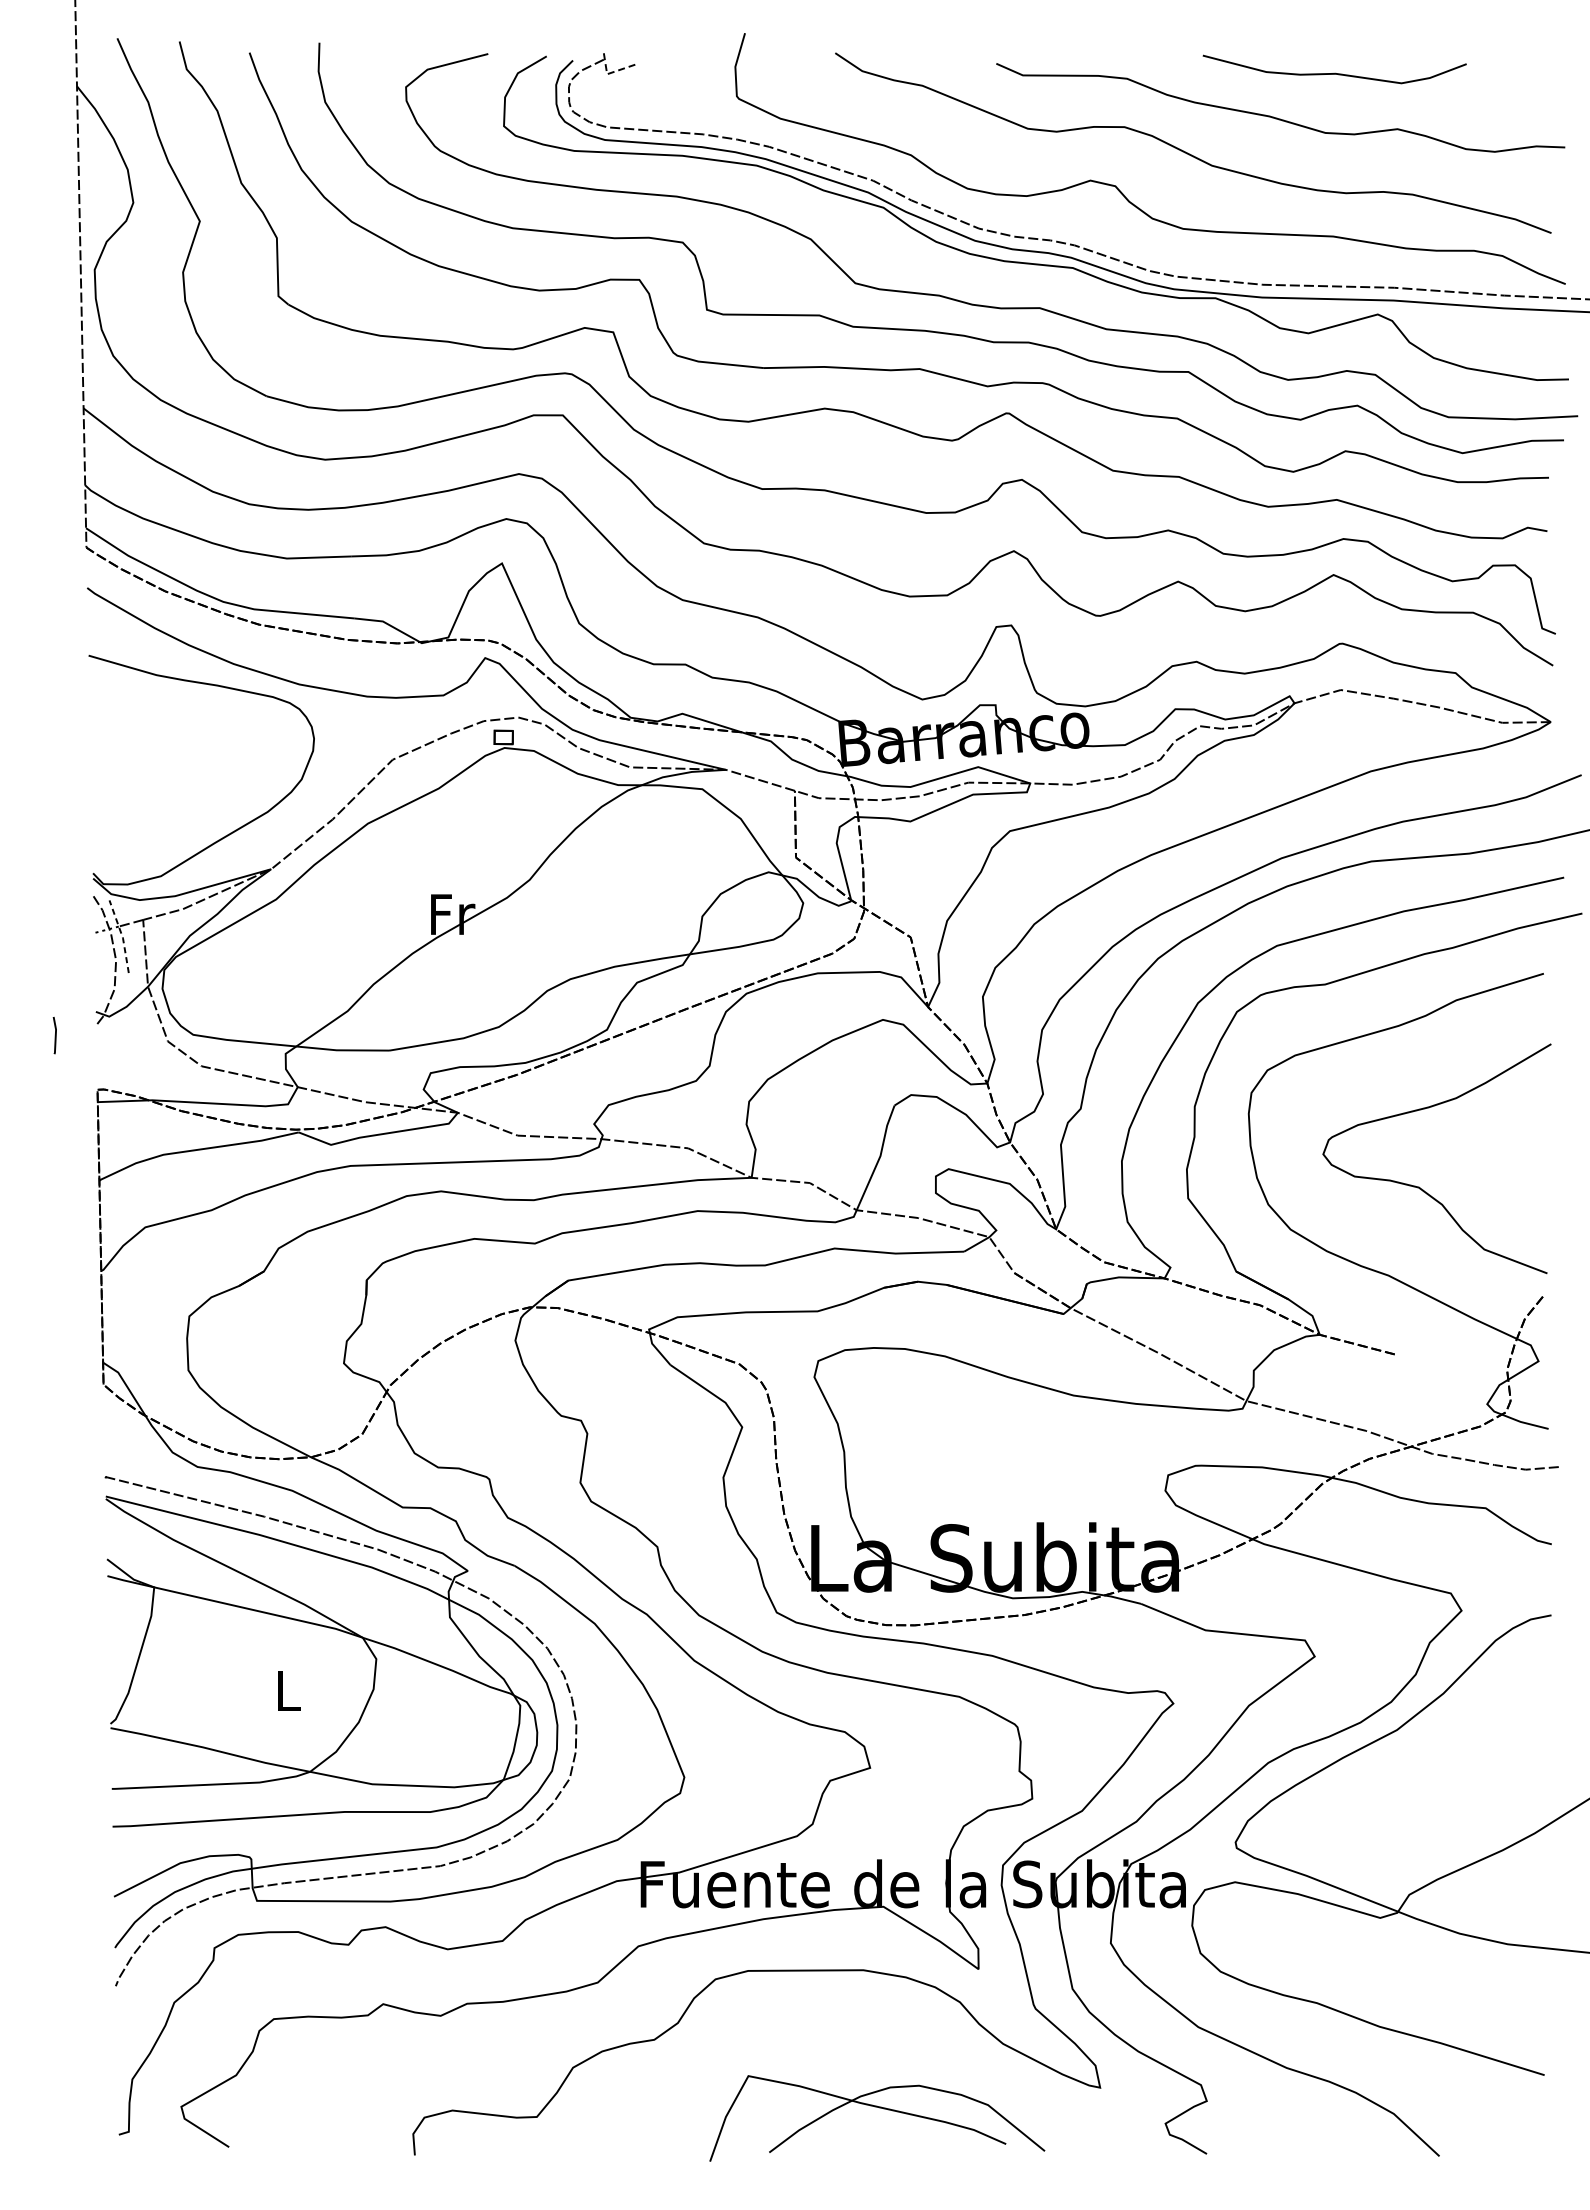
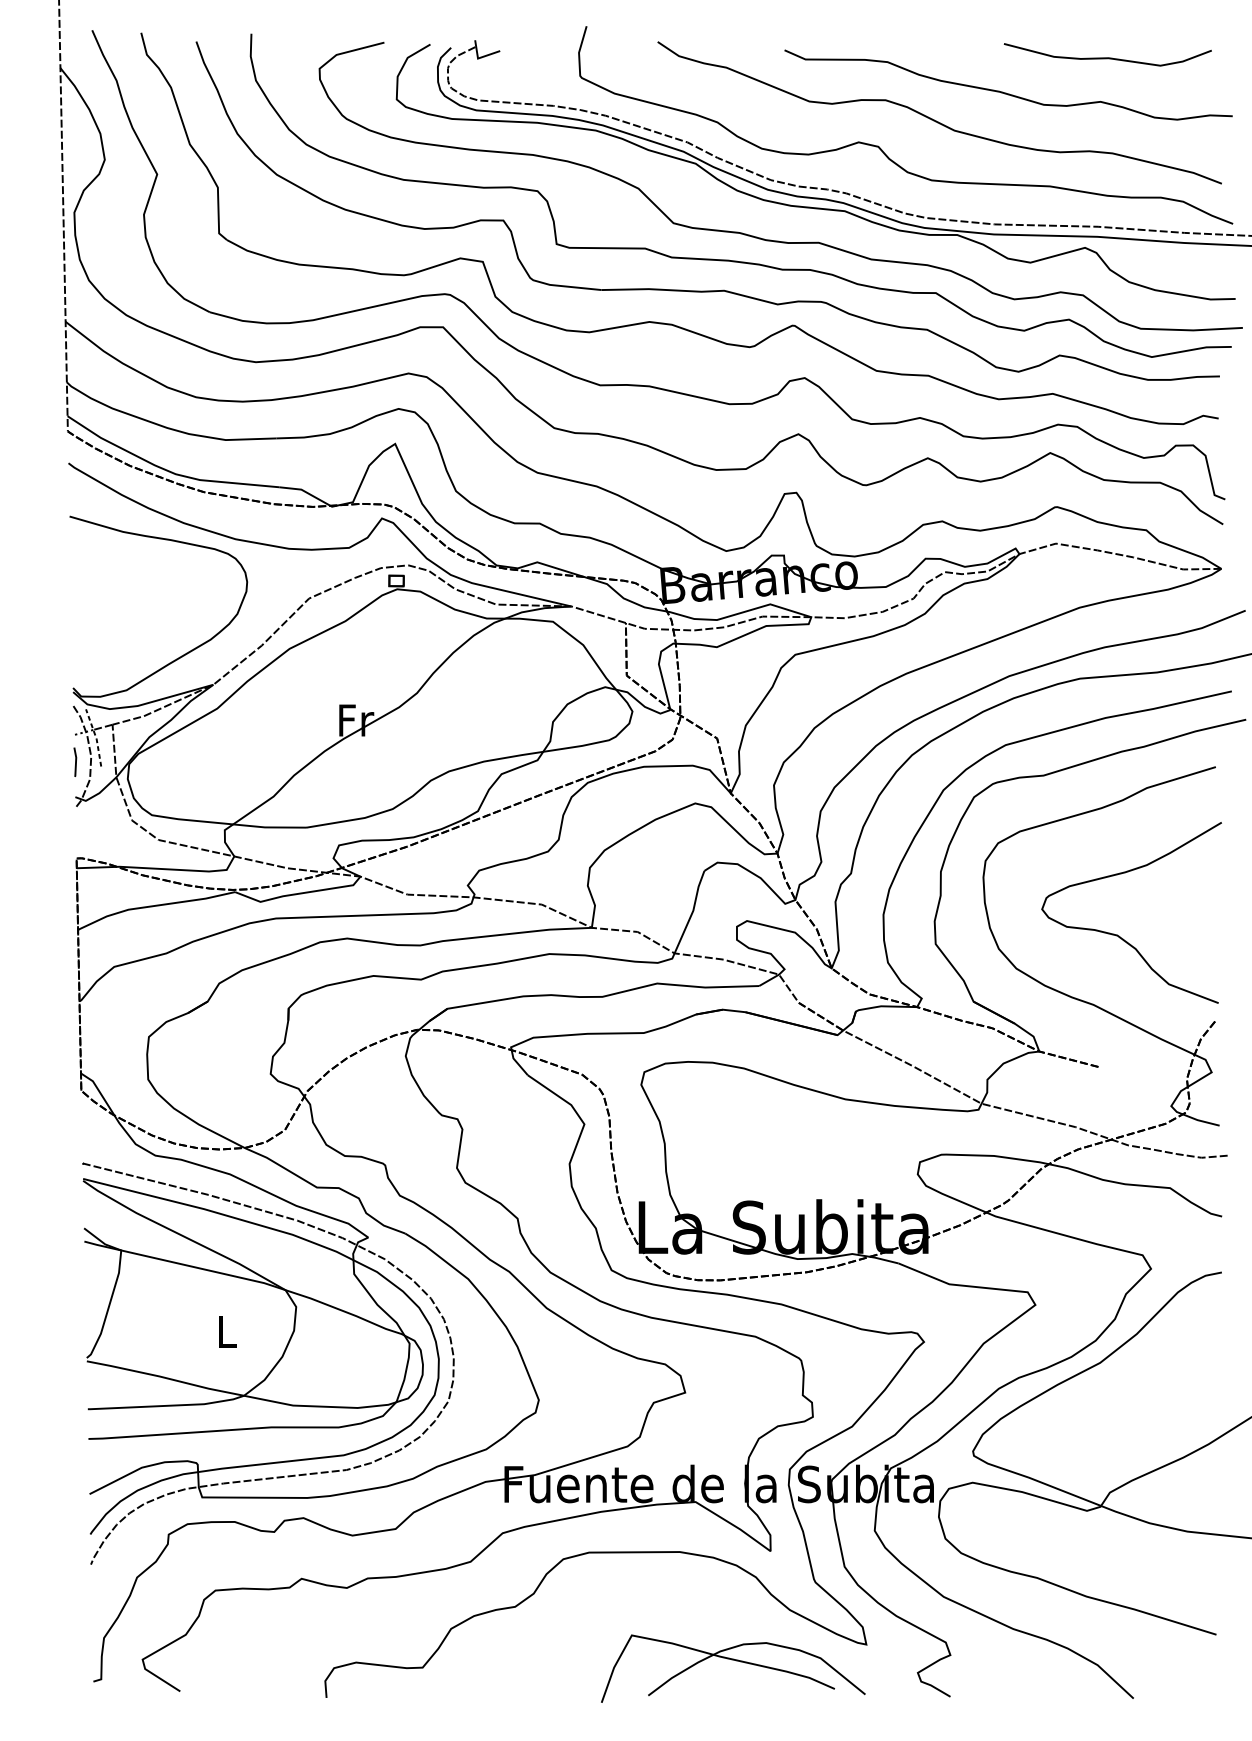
curve: (1334, 72) -> (1107, 57), moved
line: (609, 73) -> (479, 57), dashed -> solid
line: (54, 1035) -> (75, 762), moved
part: (879, 2108) -> (735, 1660), moved

